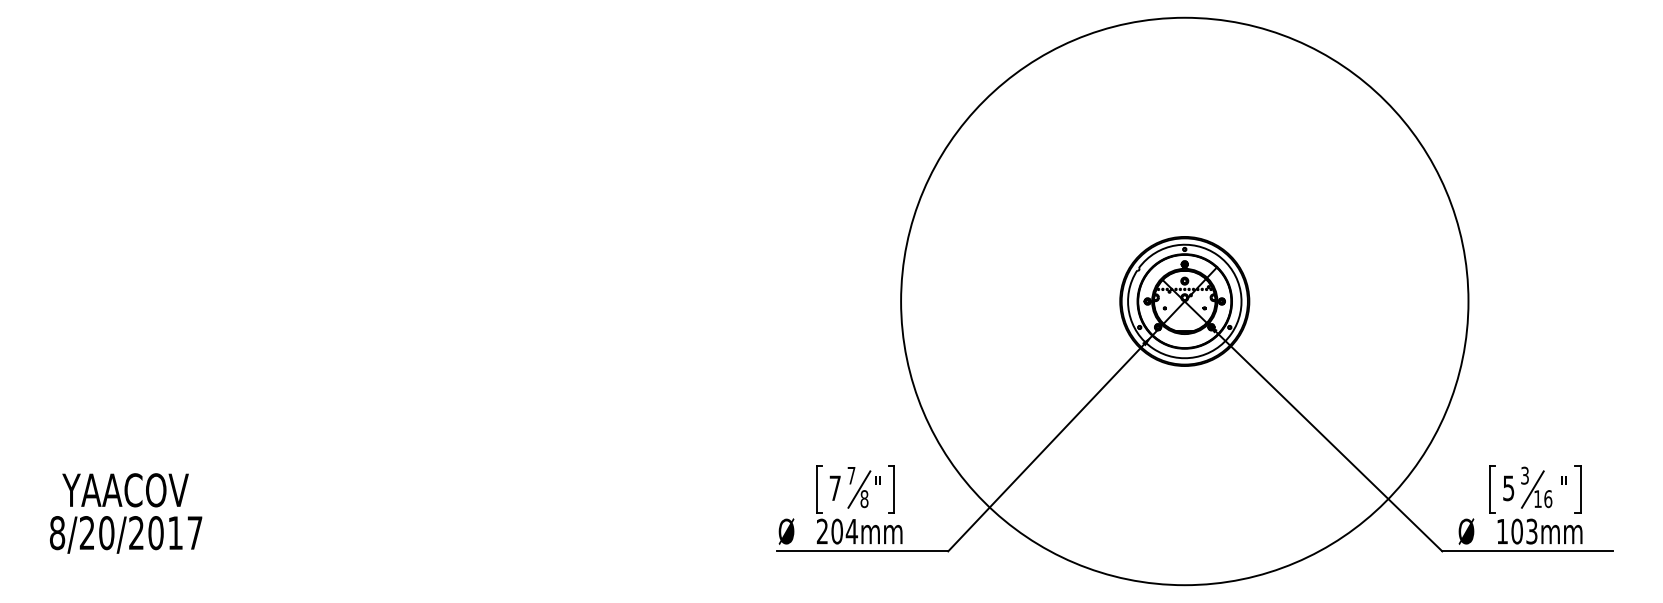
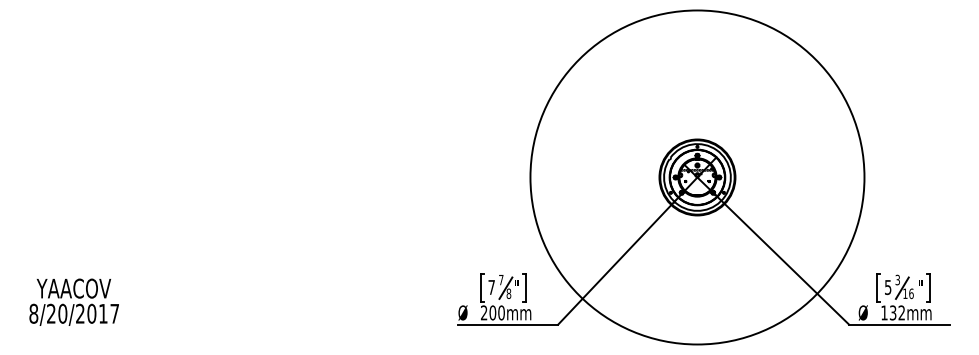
text: (851, 530) -> (501, 312), 204mm -> 200mm
text: (1522, 530) -> (896, 312), 103mm -> 132mm

